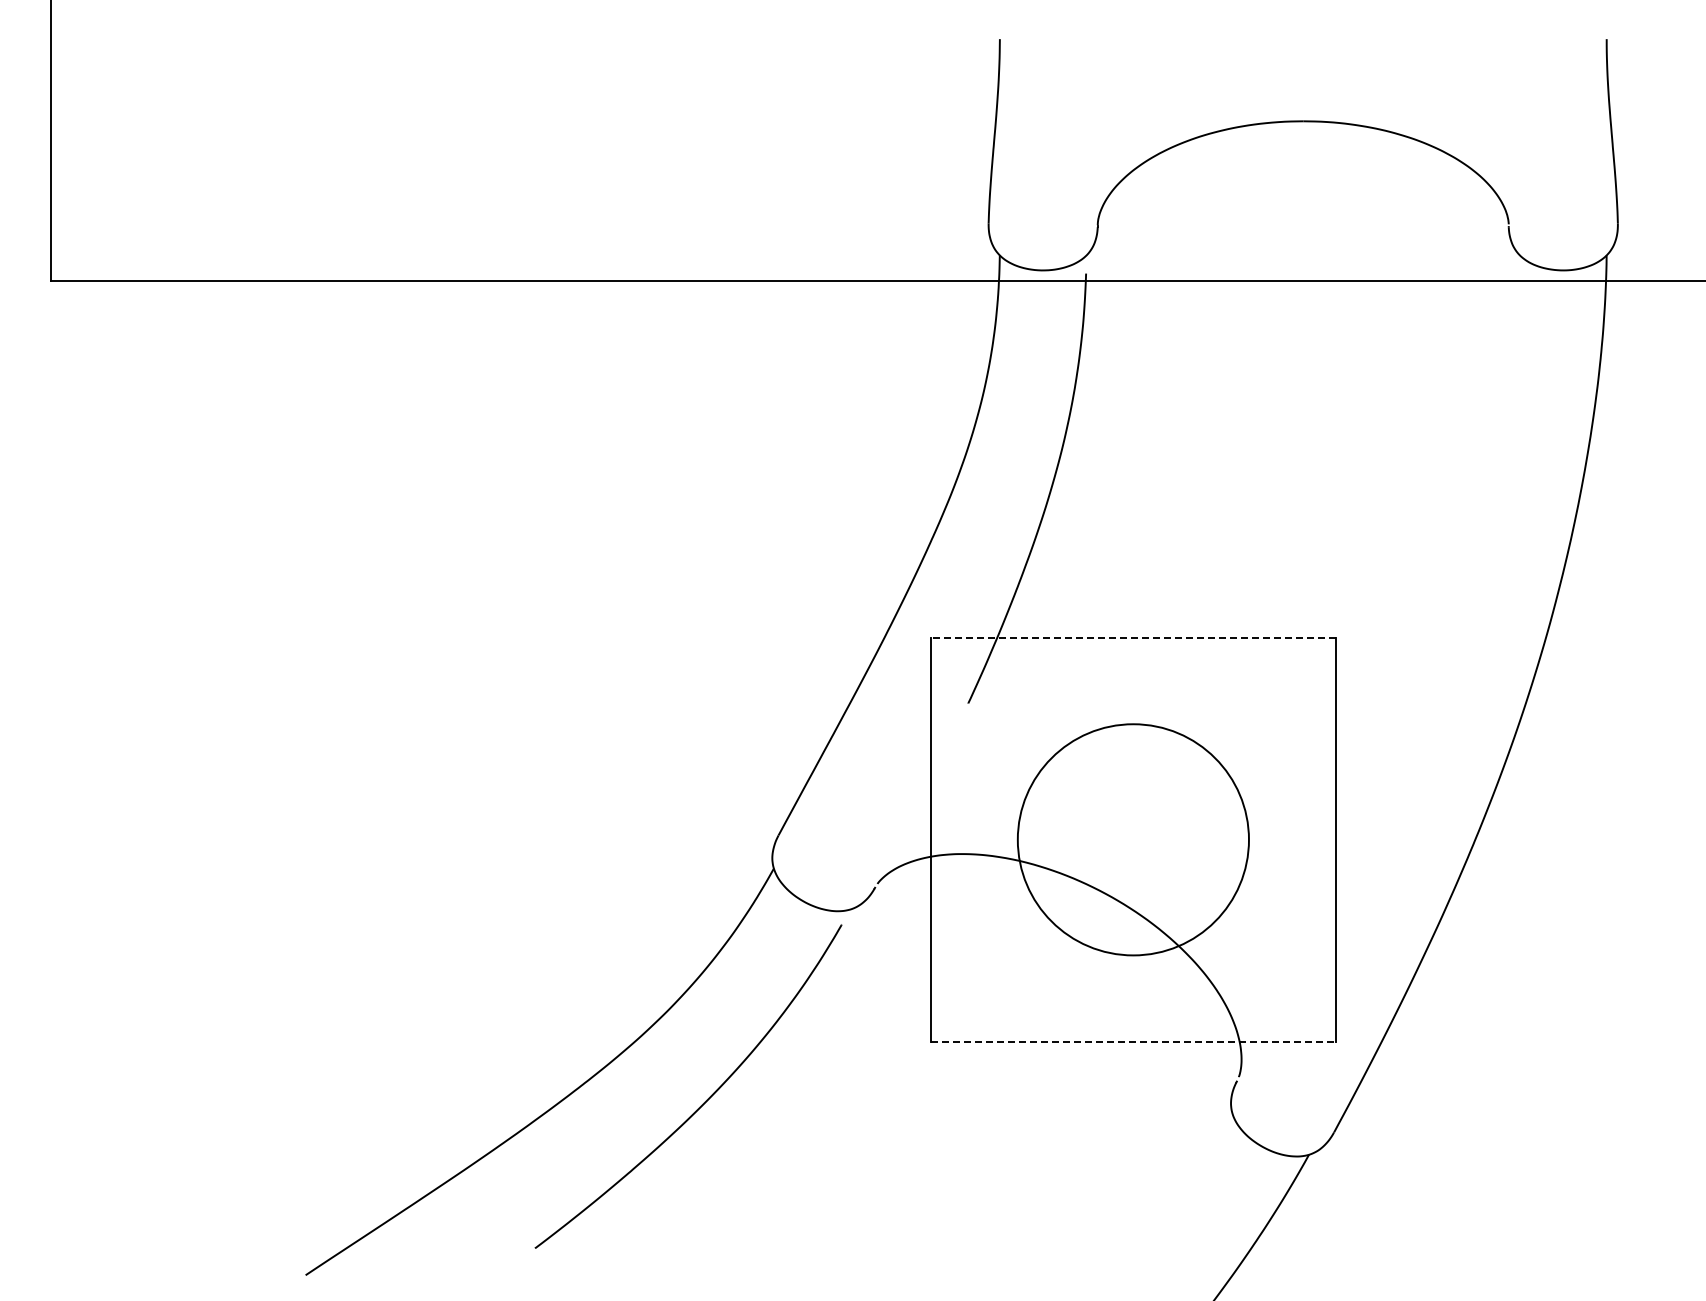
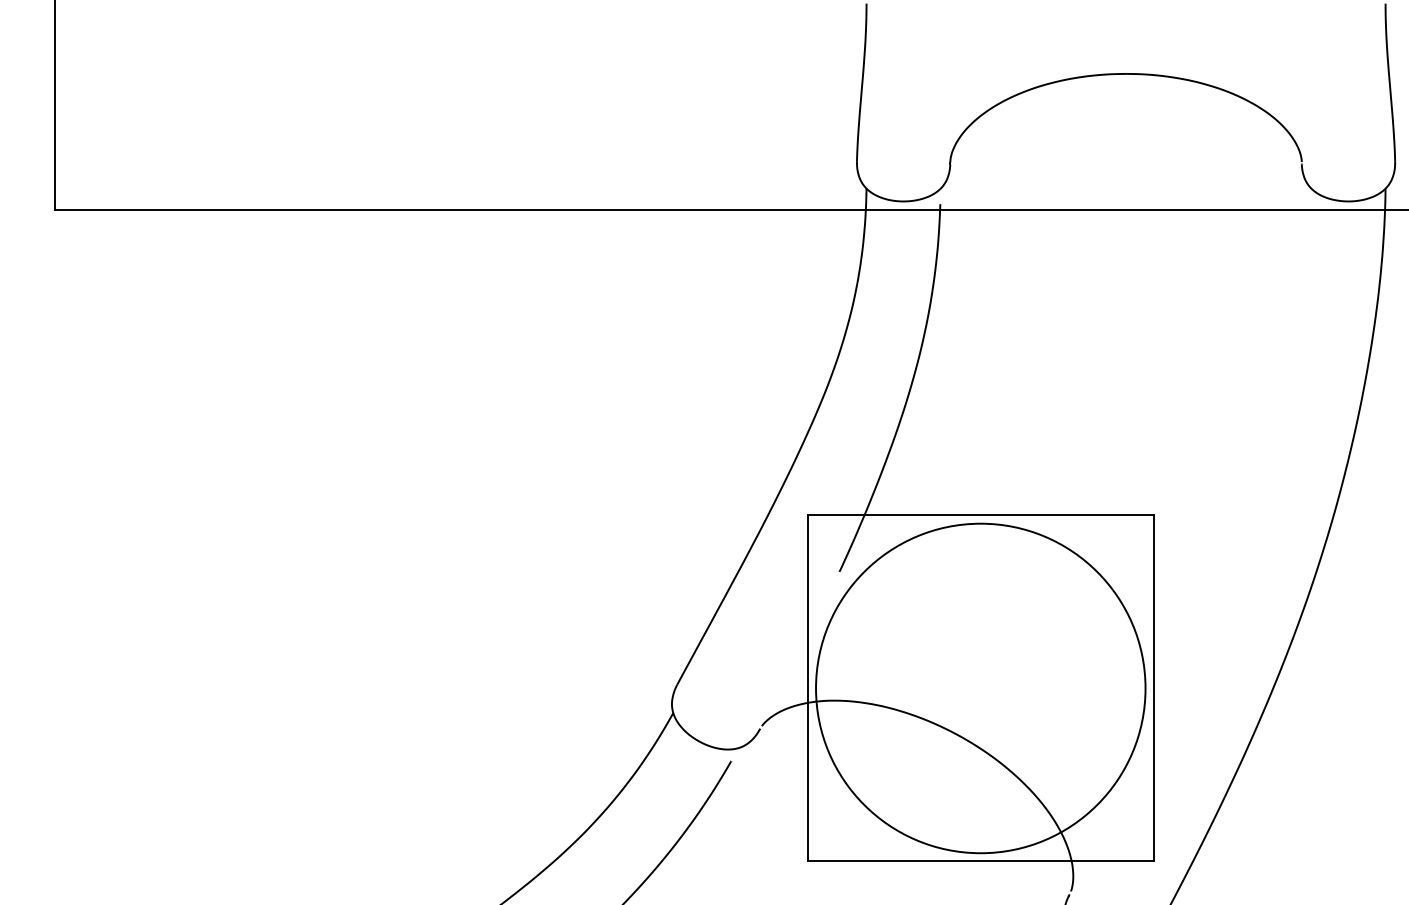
line: (1132, 637) -> (980, 515), dashed -> solid
circle: (1133, 839) -> (980, 688), size x1.67
line: (1133, 1042) -> (980, 861), dashed -> solid

